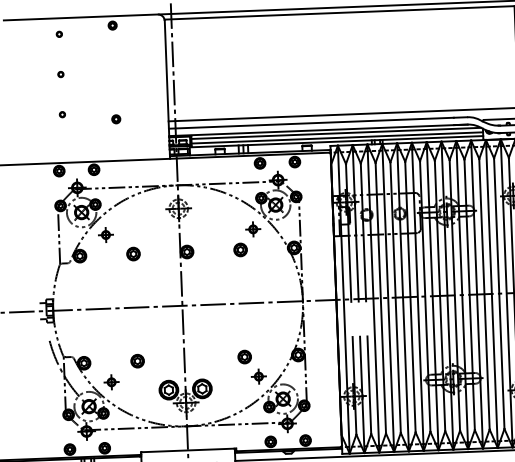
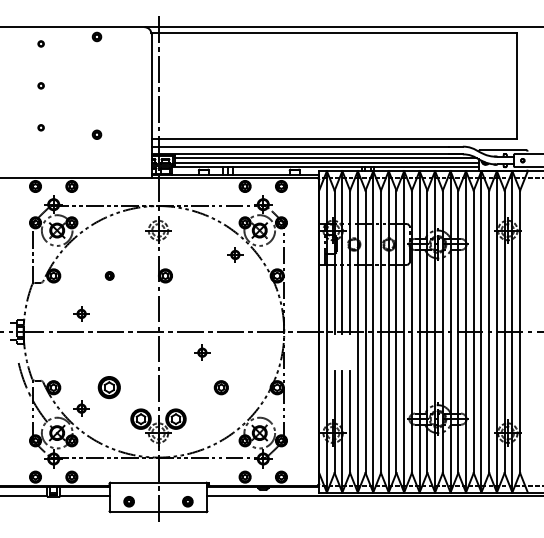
part: (105, 234) -> (81, 313), moved
part: (239, 249) -> (220, 275), removed
part: (133, 253) -> (109, 275), size x0.6
part: (137, 360) -> (109, 387), size x1.6
part: (259, 376) -> (202, 352), moved

